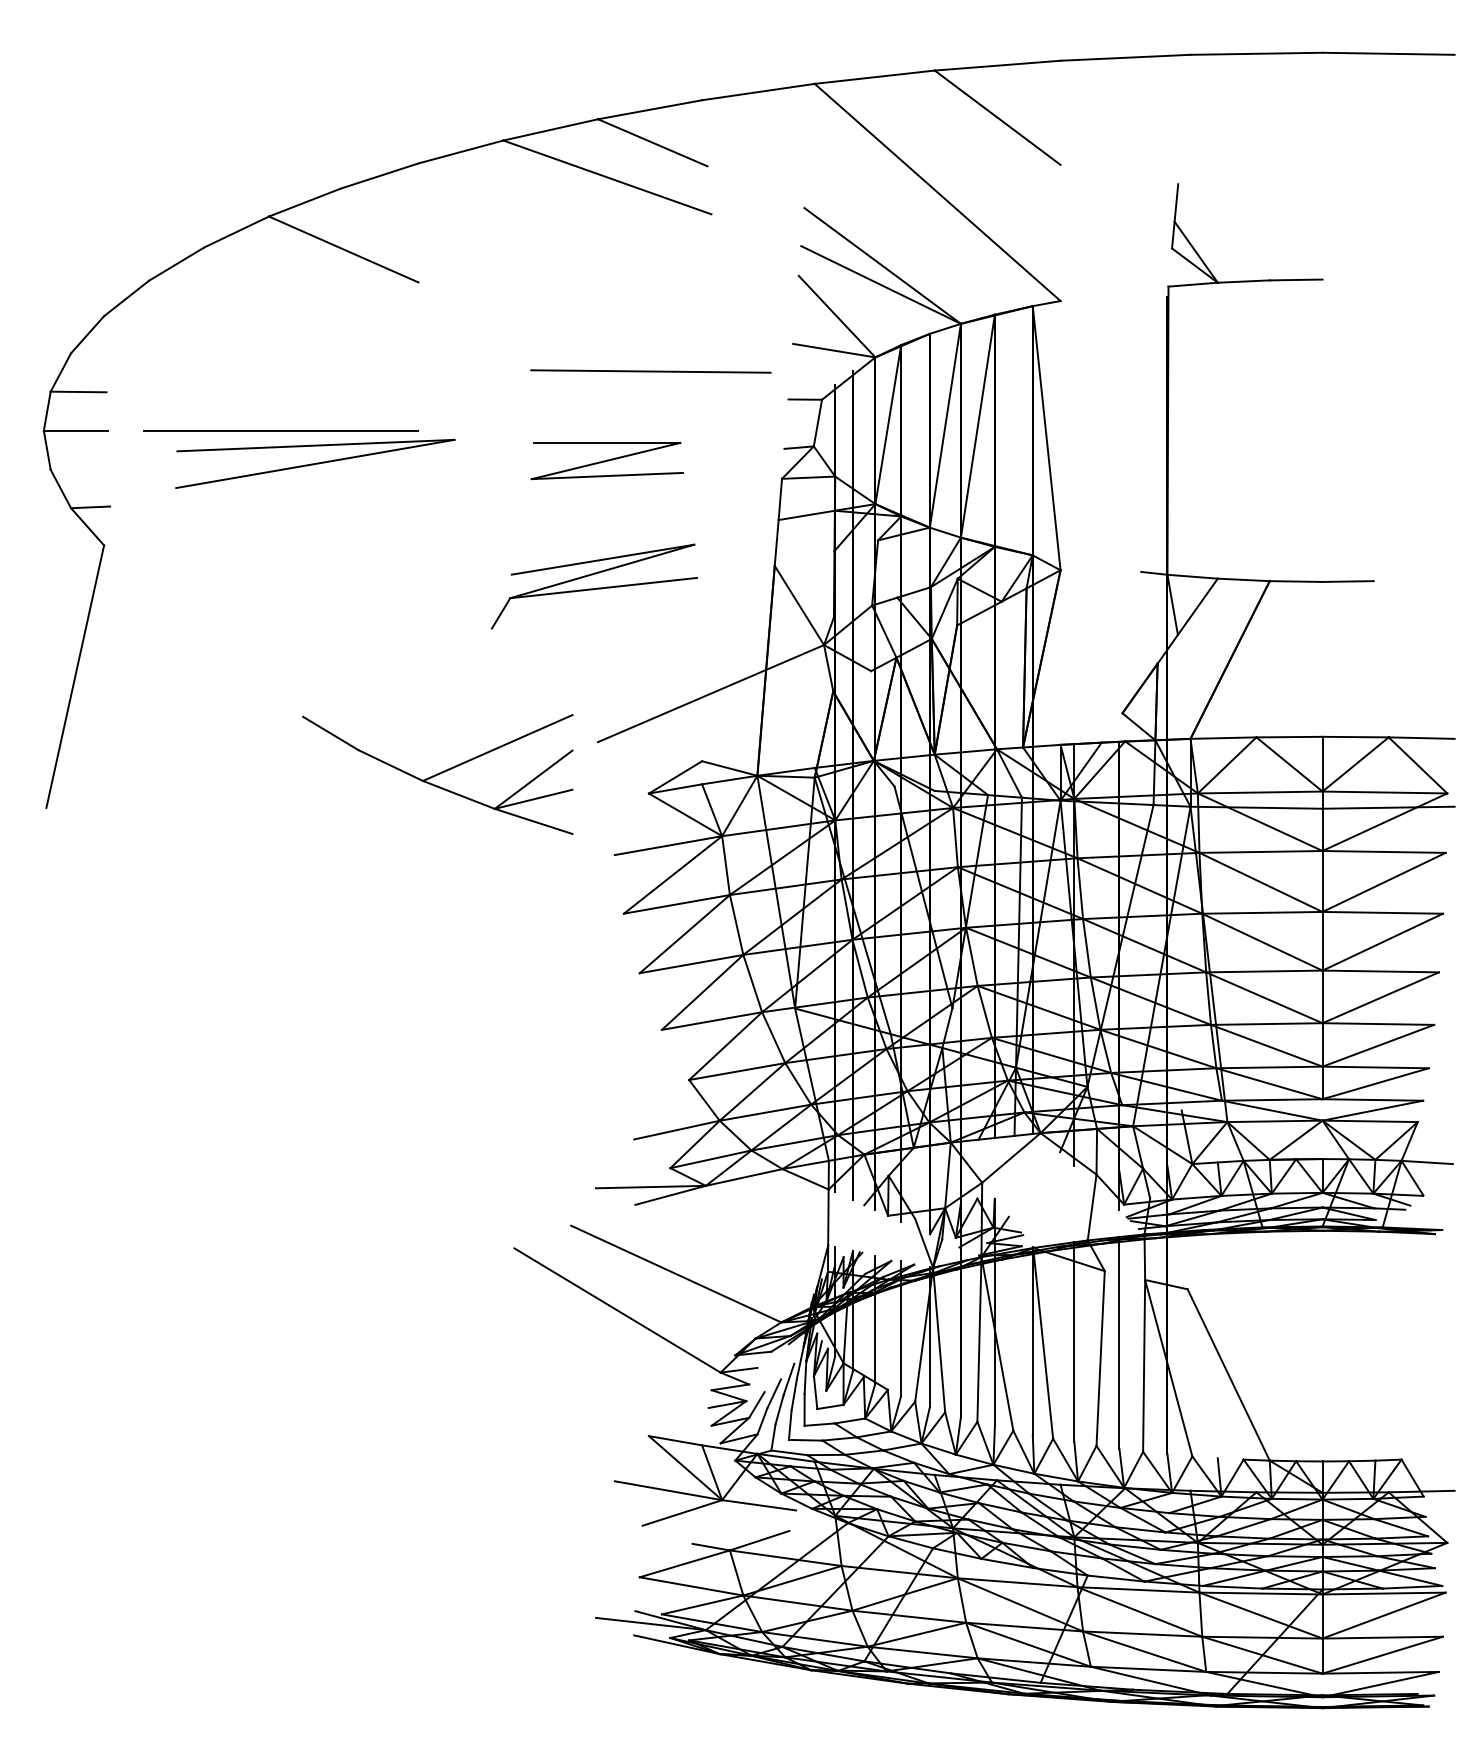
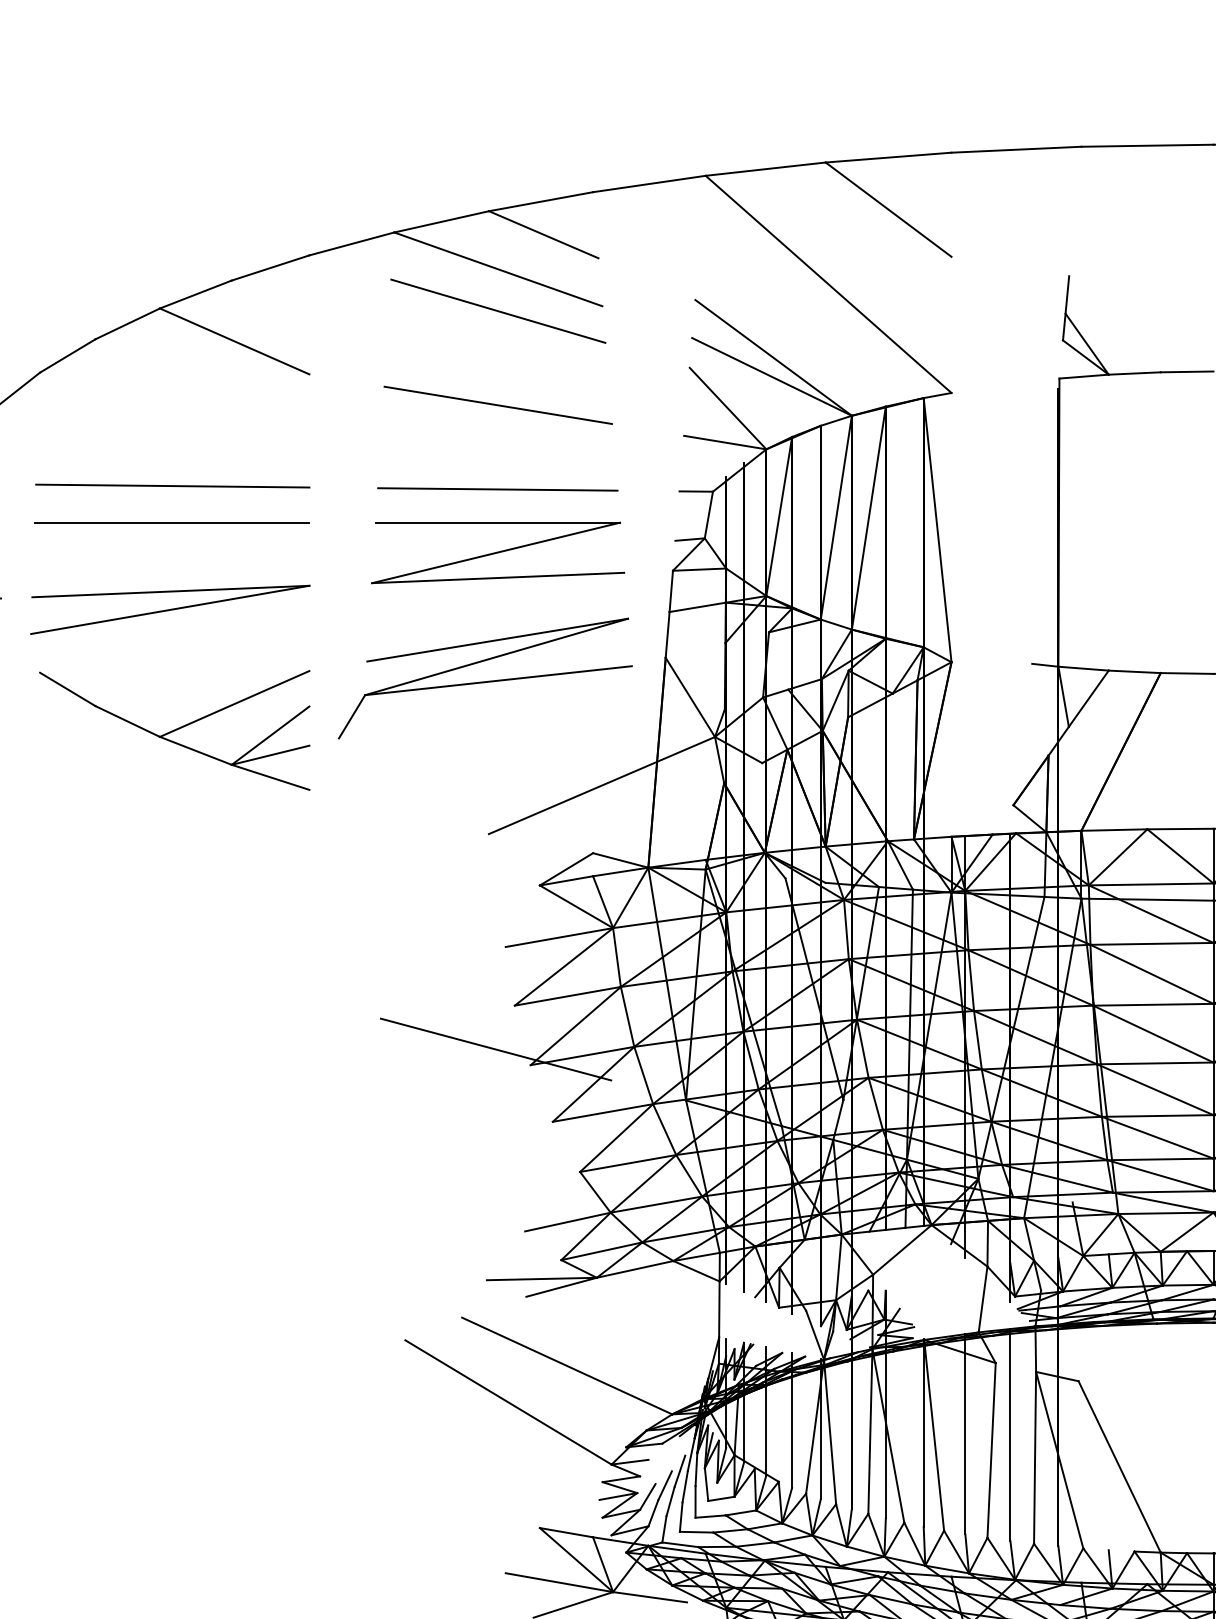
line: (607, 218) -> (498, 310), added
line: (606, 312) -> (497, 404), added
line: (650, 371) -> (497, 489), moved
line: (281, 393) -> (172, 485), added
part: (607, 460) -> (498, 552), size x1.67
part: (315, 463) -> (170, 609), moved
part: (594, 586) -> (485, 678), size x1.43
part: (437, 774) -> (174, 730), moved
line: (604, 957) -> (495, 1049), added

